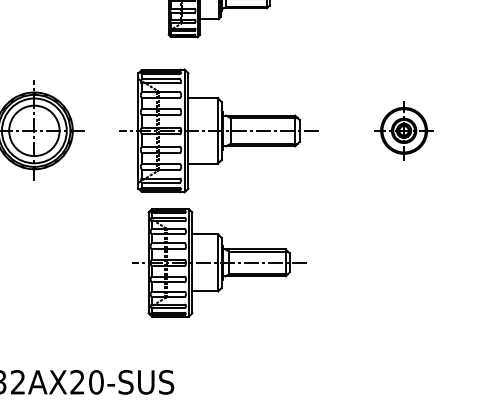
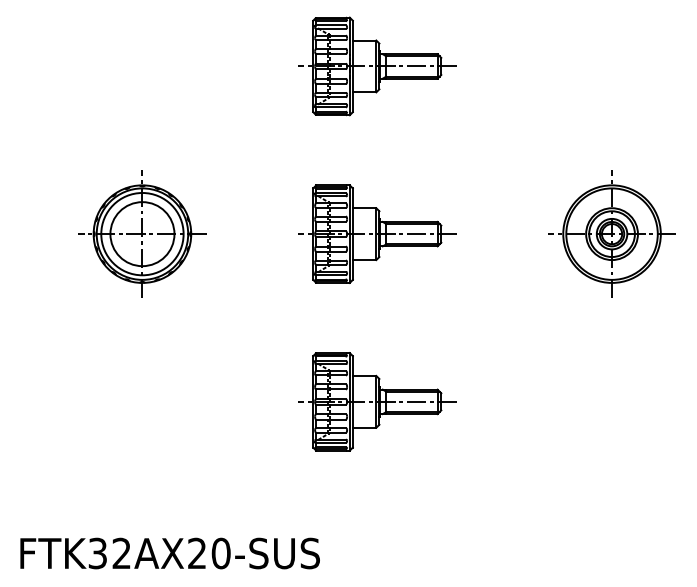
part: (219, 130) -> (377, 233), size x0.62
part: (403, 130) -> (611, 233), size x1.67
part: (219, 262) -> (377, 401), size x0.71

